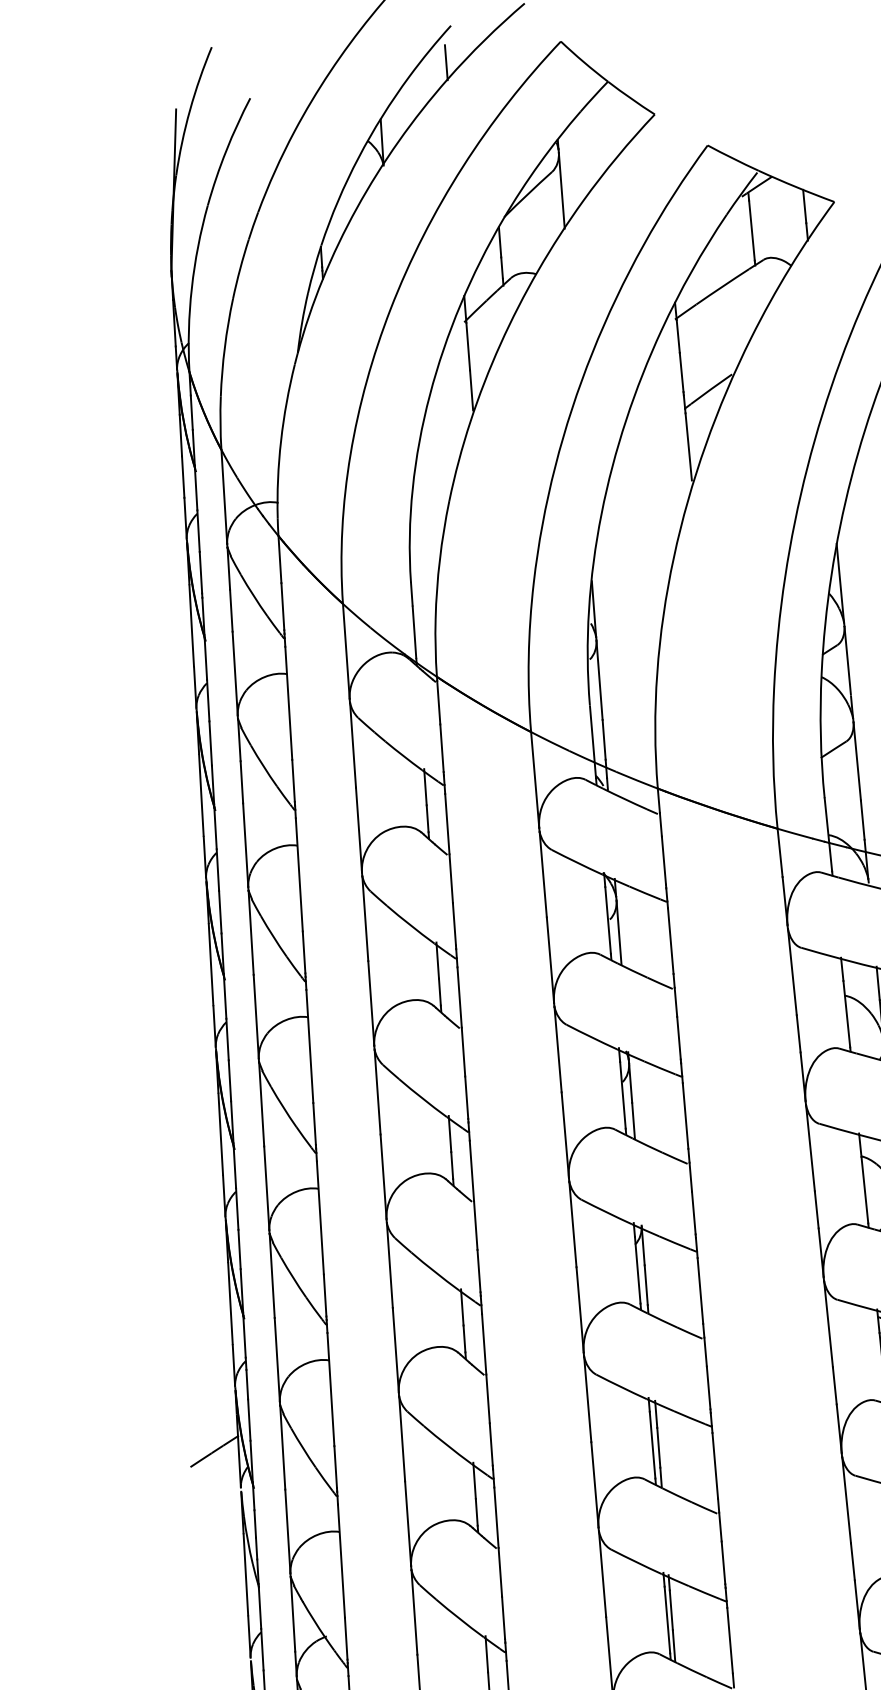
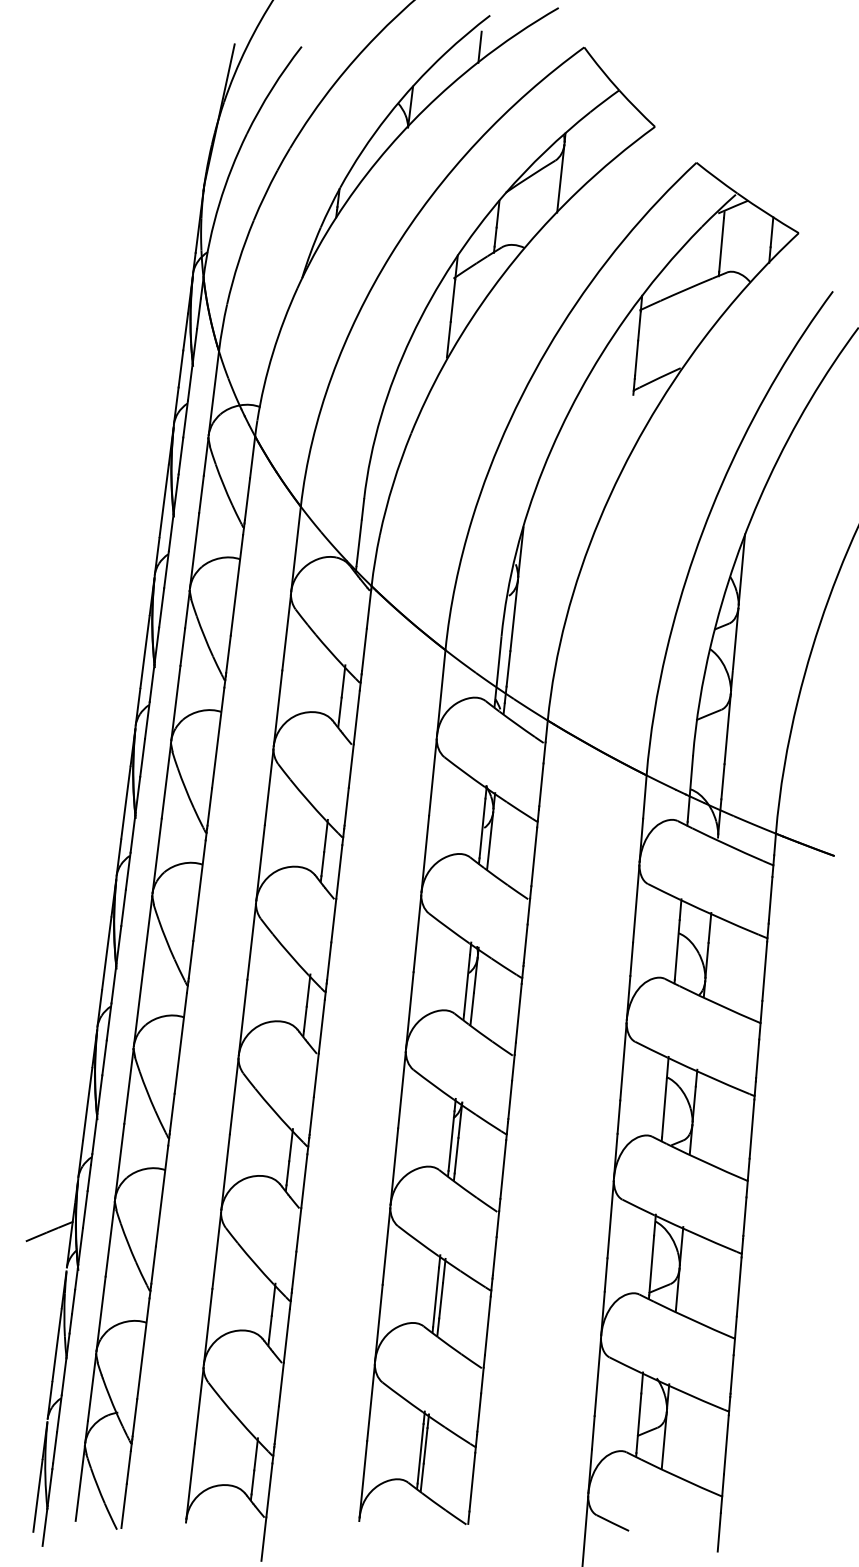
line: (688, 446) -> (630, 424), removed

